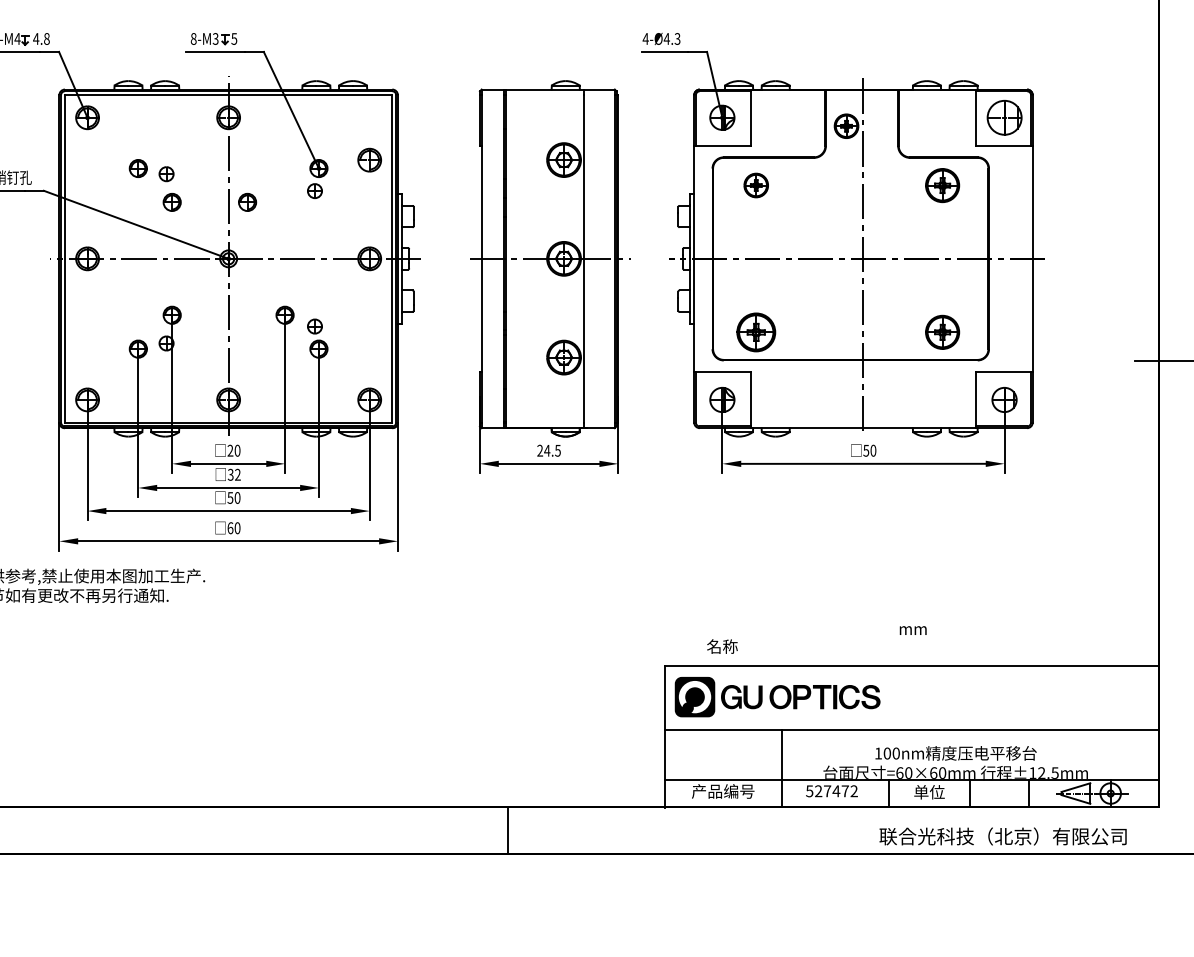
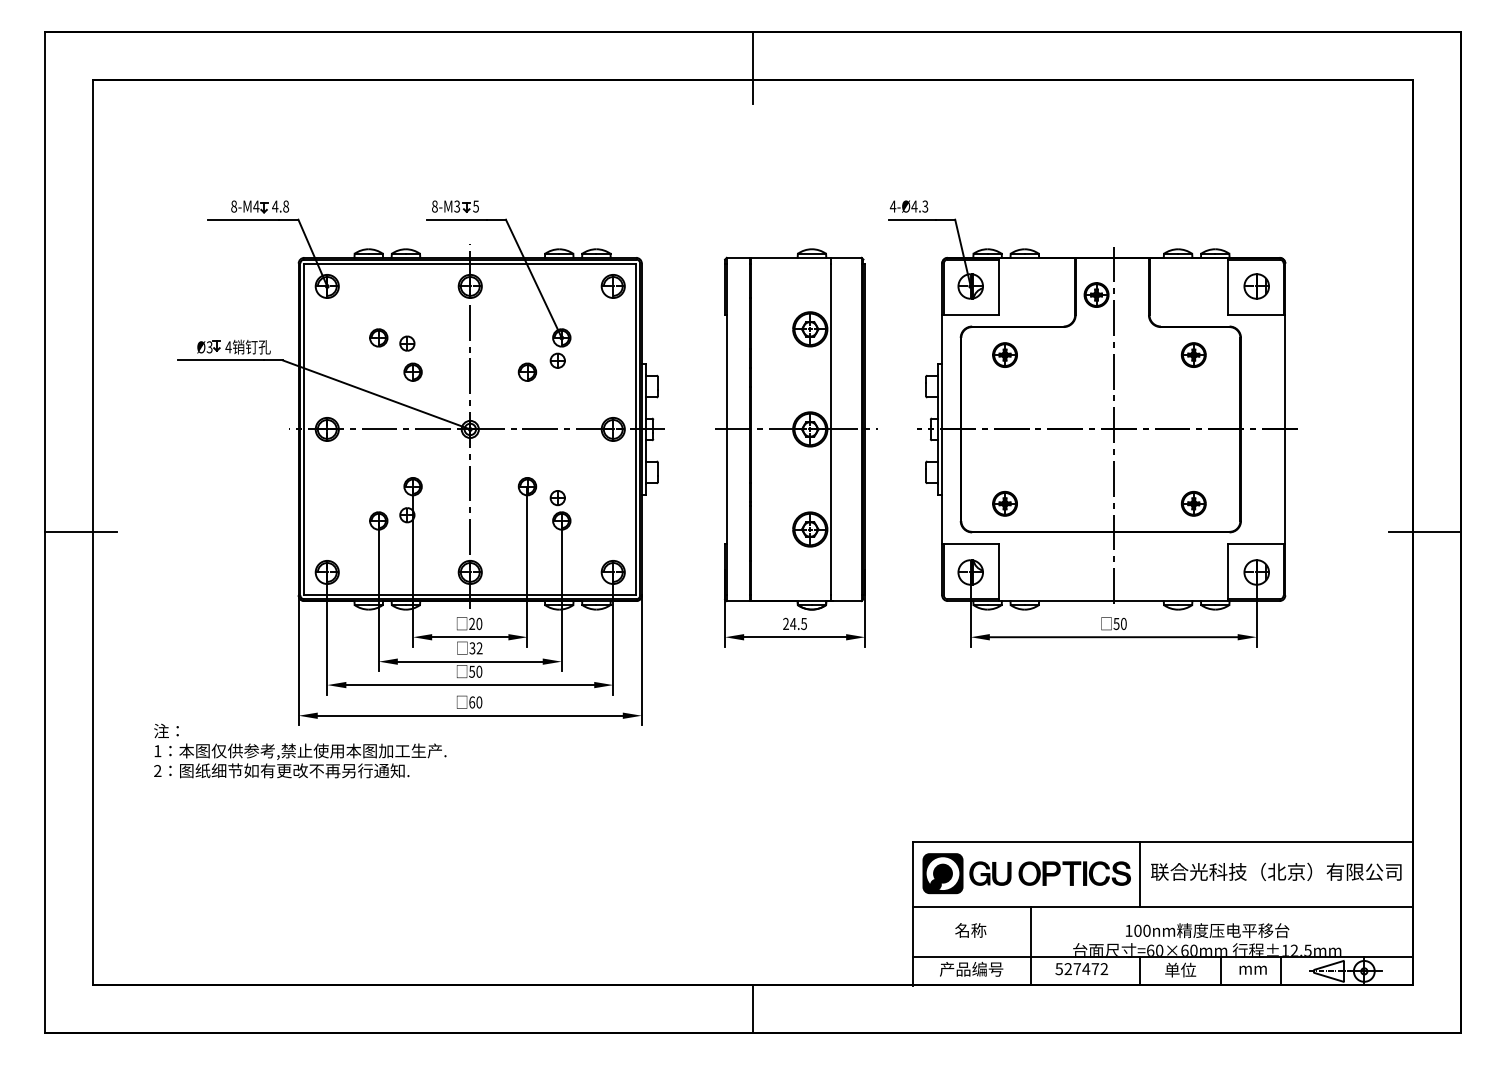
part: (1004, 117) -> (1256, 286), size x0.71
part: (368, 160) -> (612, 286), moved
part: (942, 184) -> (1193, 354), size x0.71
part: (247, 201) -> (527, 371), moved
part: (755, 331) -> (1004, 503), size x0.62
part: (942, 331) -> (1193, 503), size x0.71
text: (912, 629) -> (1252, 969), moved
text: (722, 646) -> (970, 930), moved
line: (888, 697) -> (1139, 874), added
text: (1003, 836) -> (1276, 871), moved

